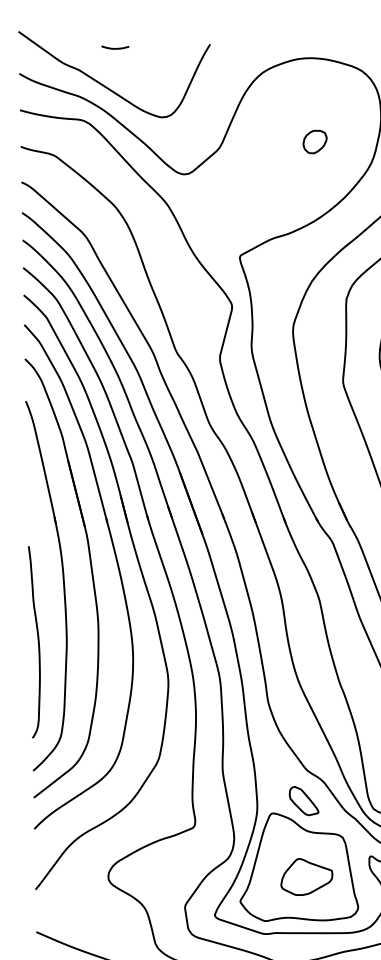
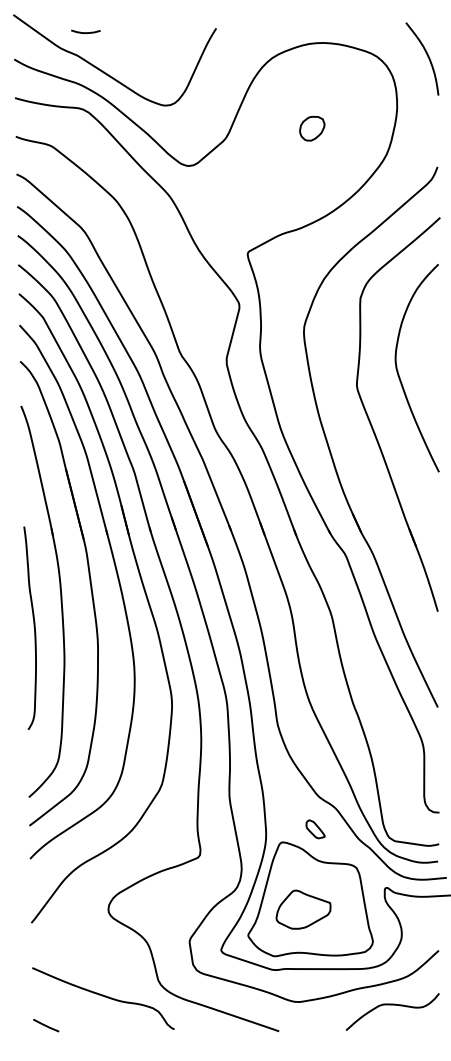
curve: (115, 48) -> (85, 32), moved
part: (315, 141) -> (312, 128), moved
curve: (37, 641) -> (33, 627), moved
part: (303, 801) -> (315, 829), size x0.6
part: (306, 876) -> (303, 909), moved

